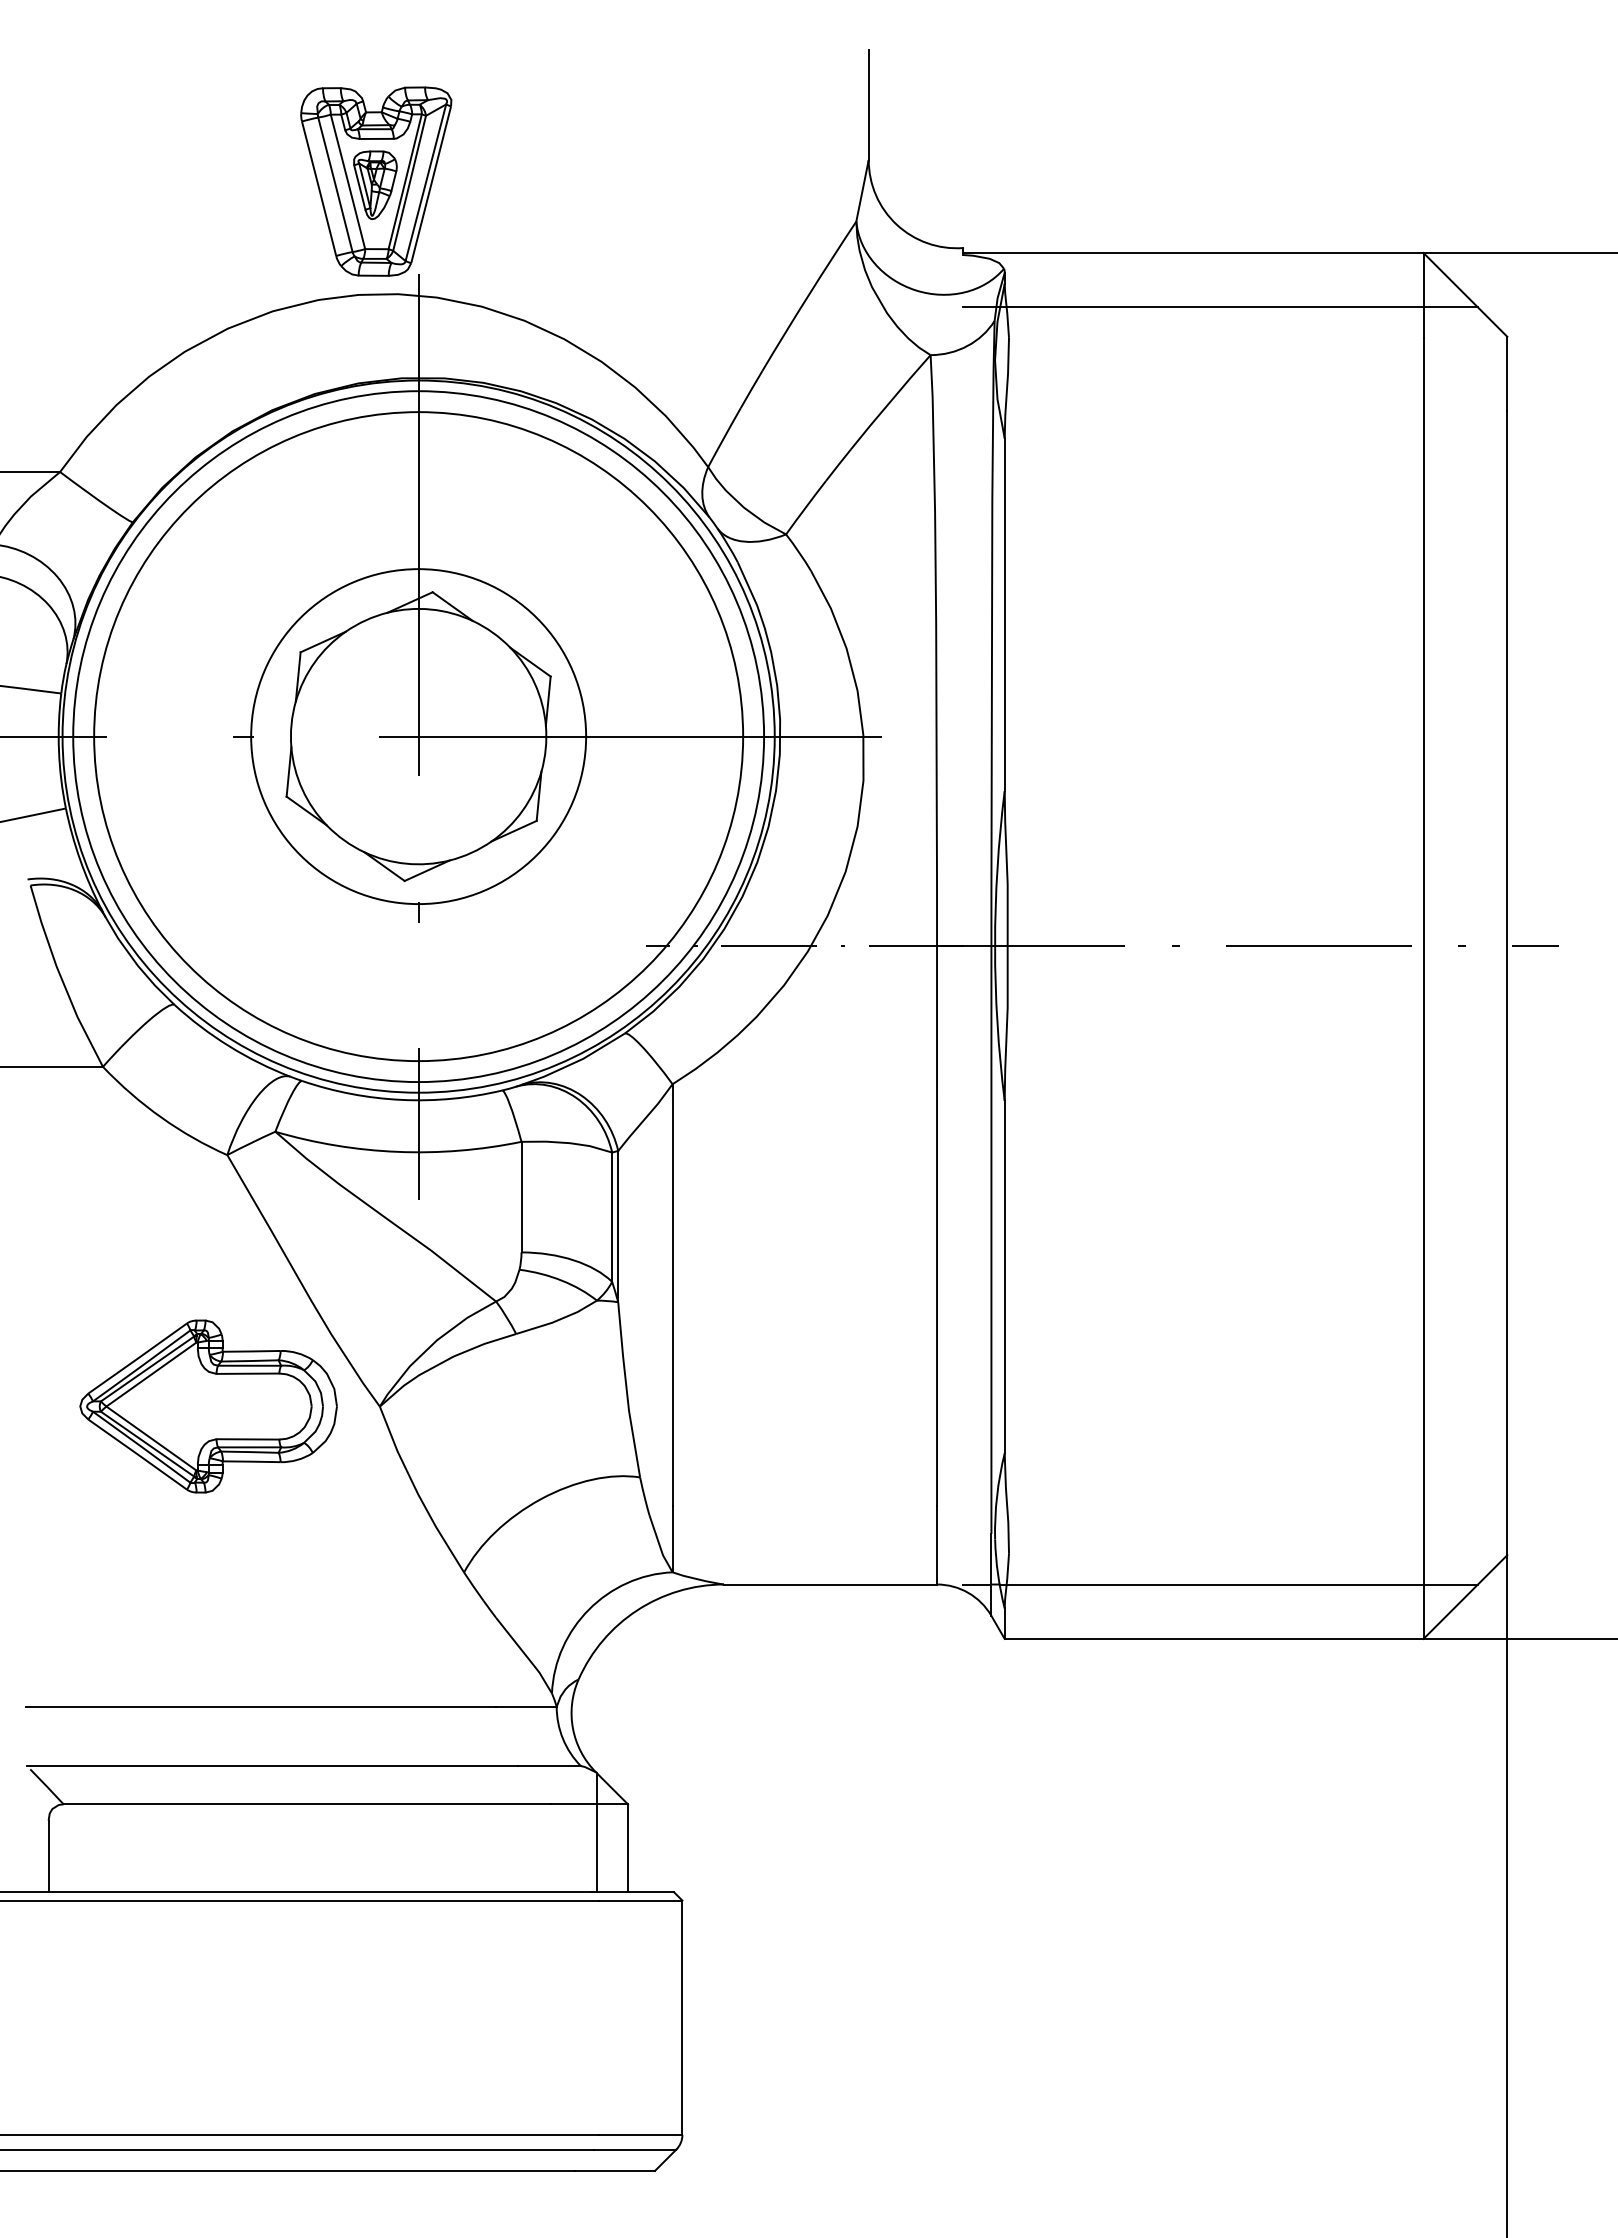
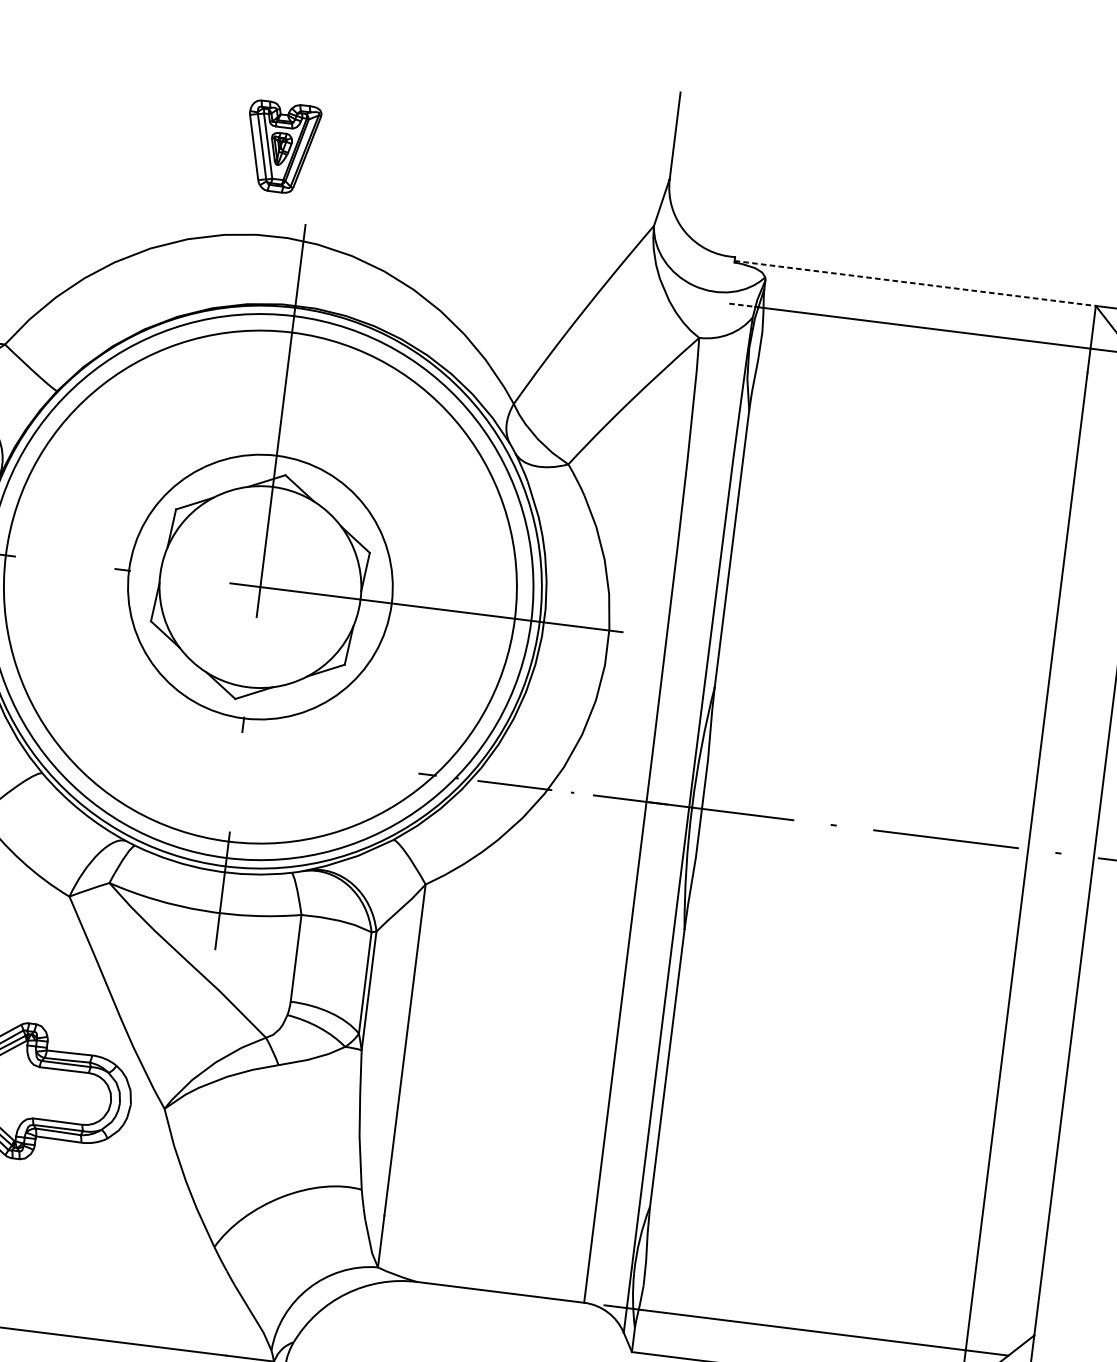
part: (376, 181) -> (281, 147), size x0.6
line: (1193, 253) -> (915, 283), solid -> dashed
line: (979, 307) -> (742, 305), solid -> dashed

